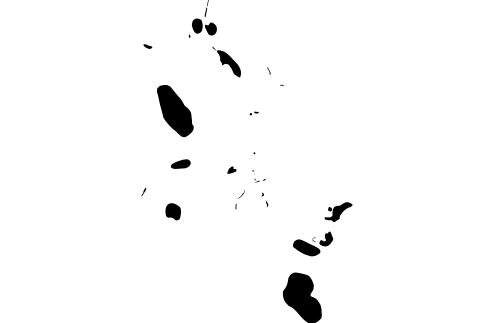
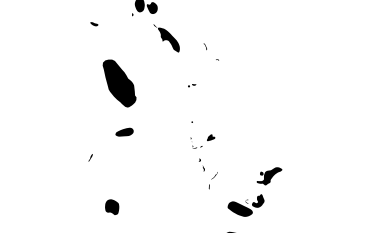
part: (231, 169) -> (210, 137), moved
part: (239, 199) -> (212, 180), moved
part: (172, 211) -> (111, 206), moved

